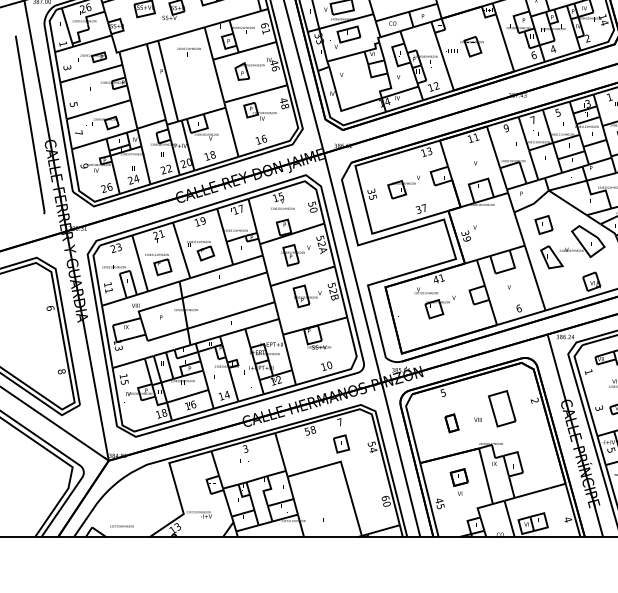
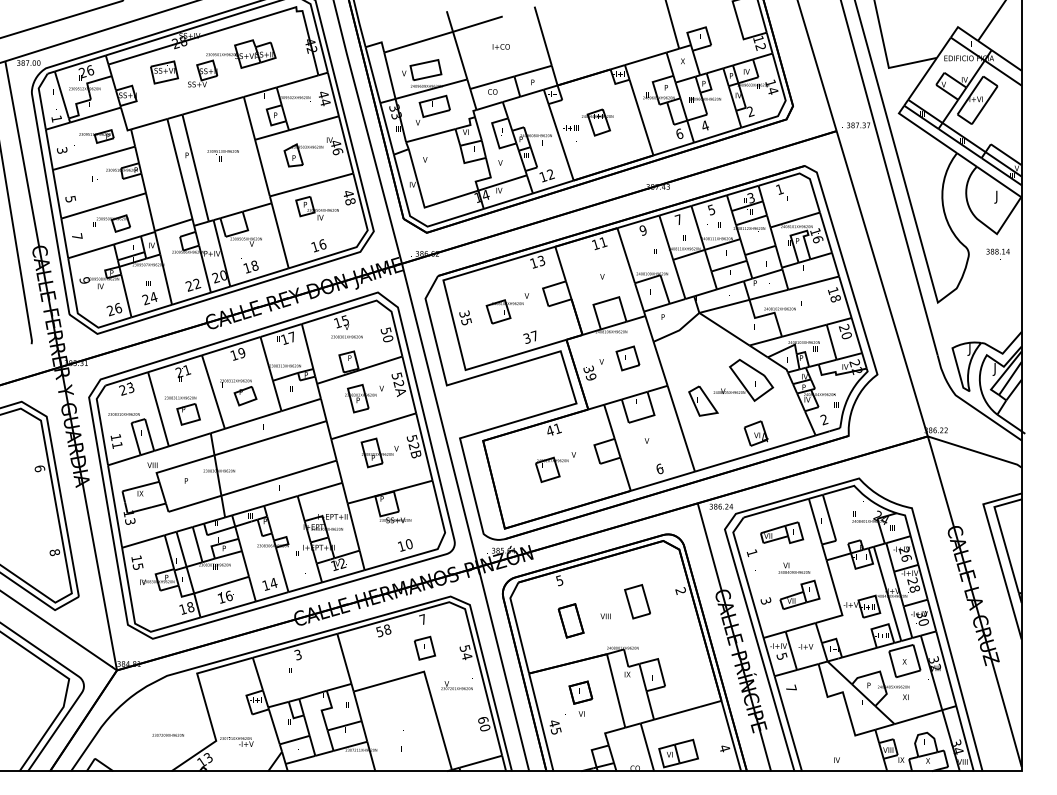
text: (265, 28) -> (324, 98), 61 -> 44
text: (188, 51) -> (222, 155), moved
part: (543, 225) -> (627, 358), moved
text: (425, 290) -> (456, 685), moved
part: (502, 408) -> (637, 601), size x0.71
part: (451, 423) -> (570, 620), size x1.43
text: (121, 526) -> (167, 735), moved

